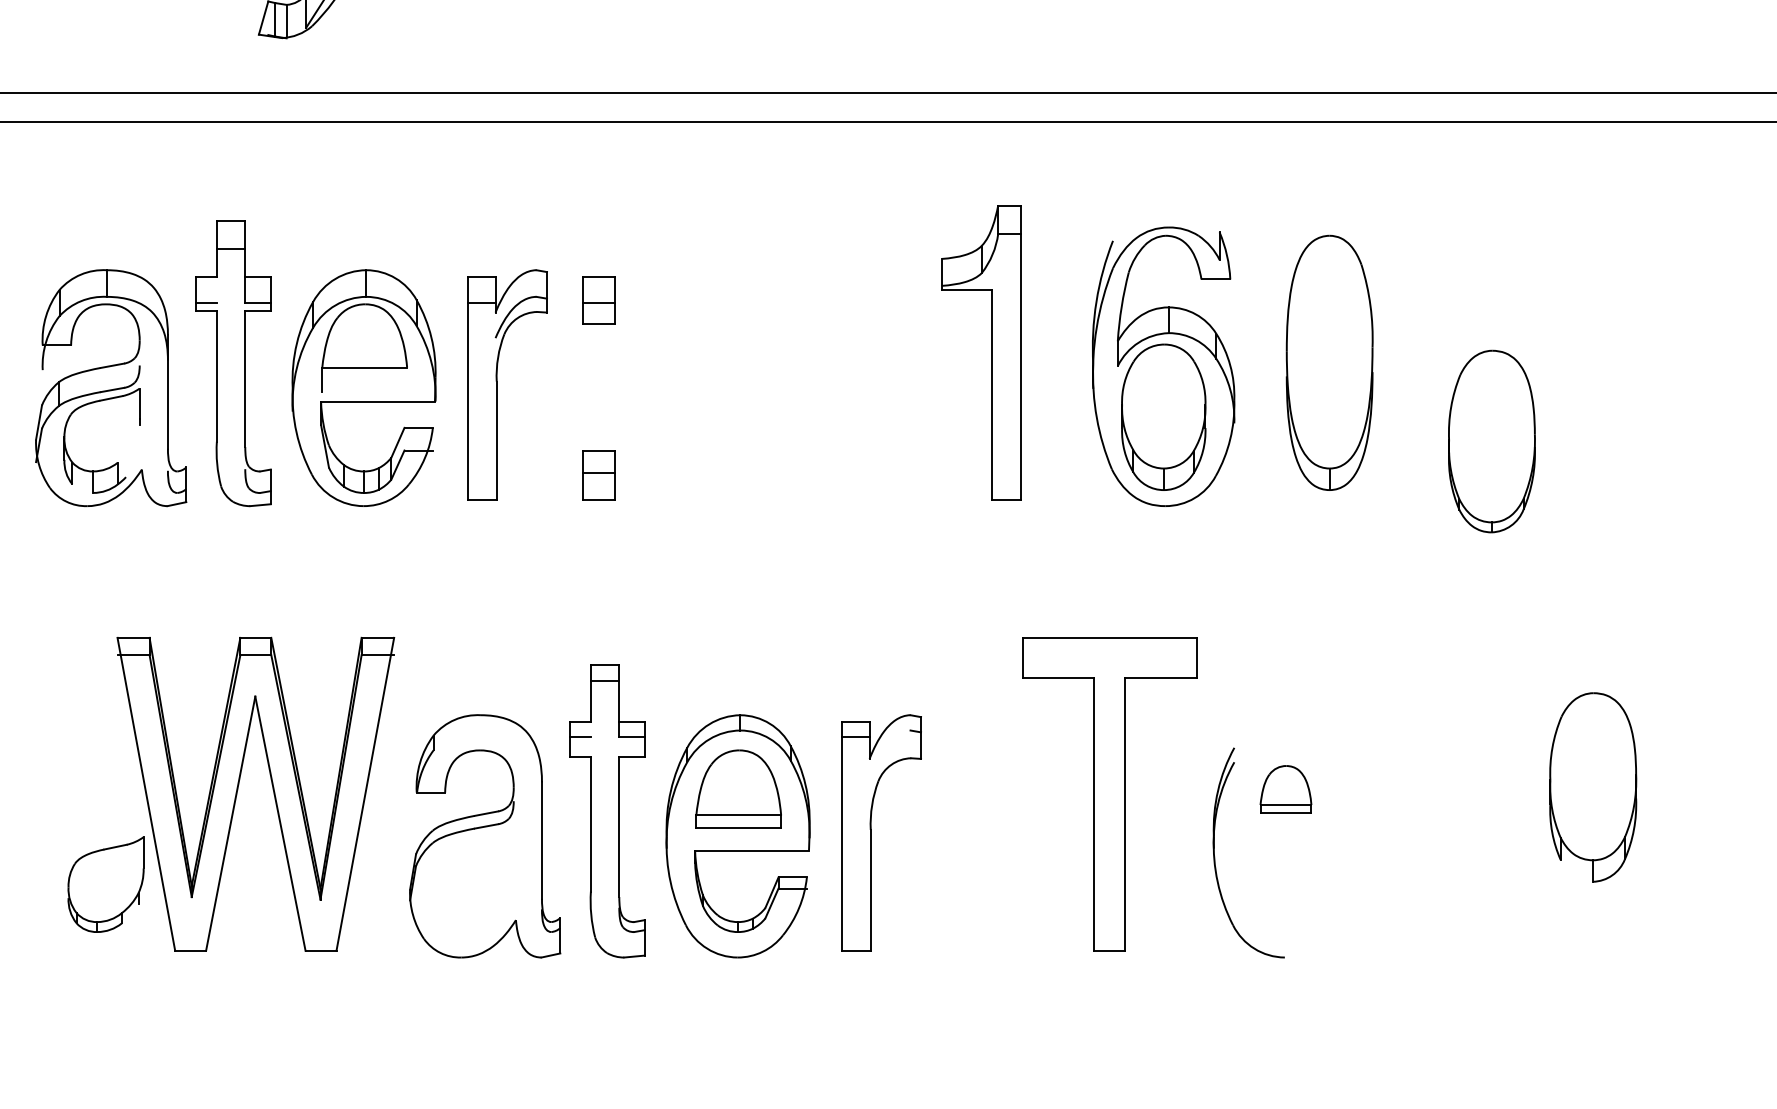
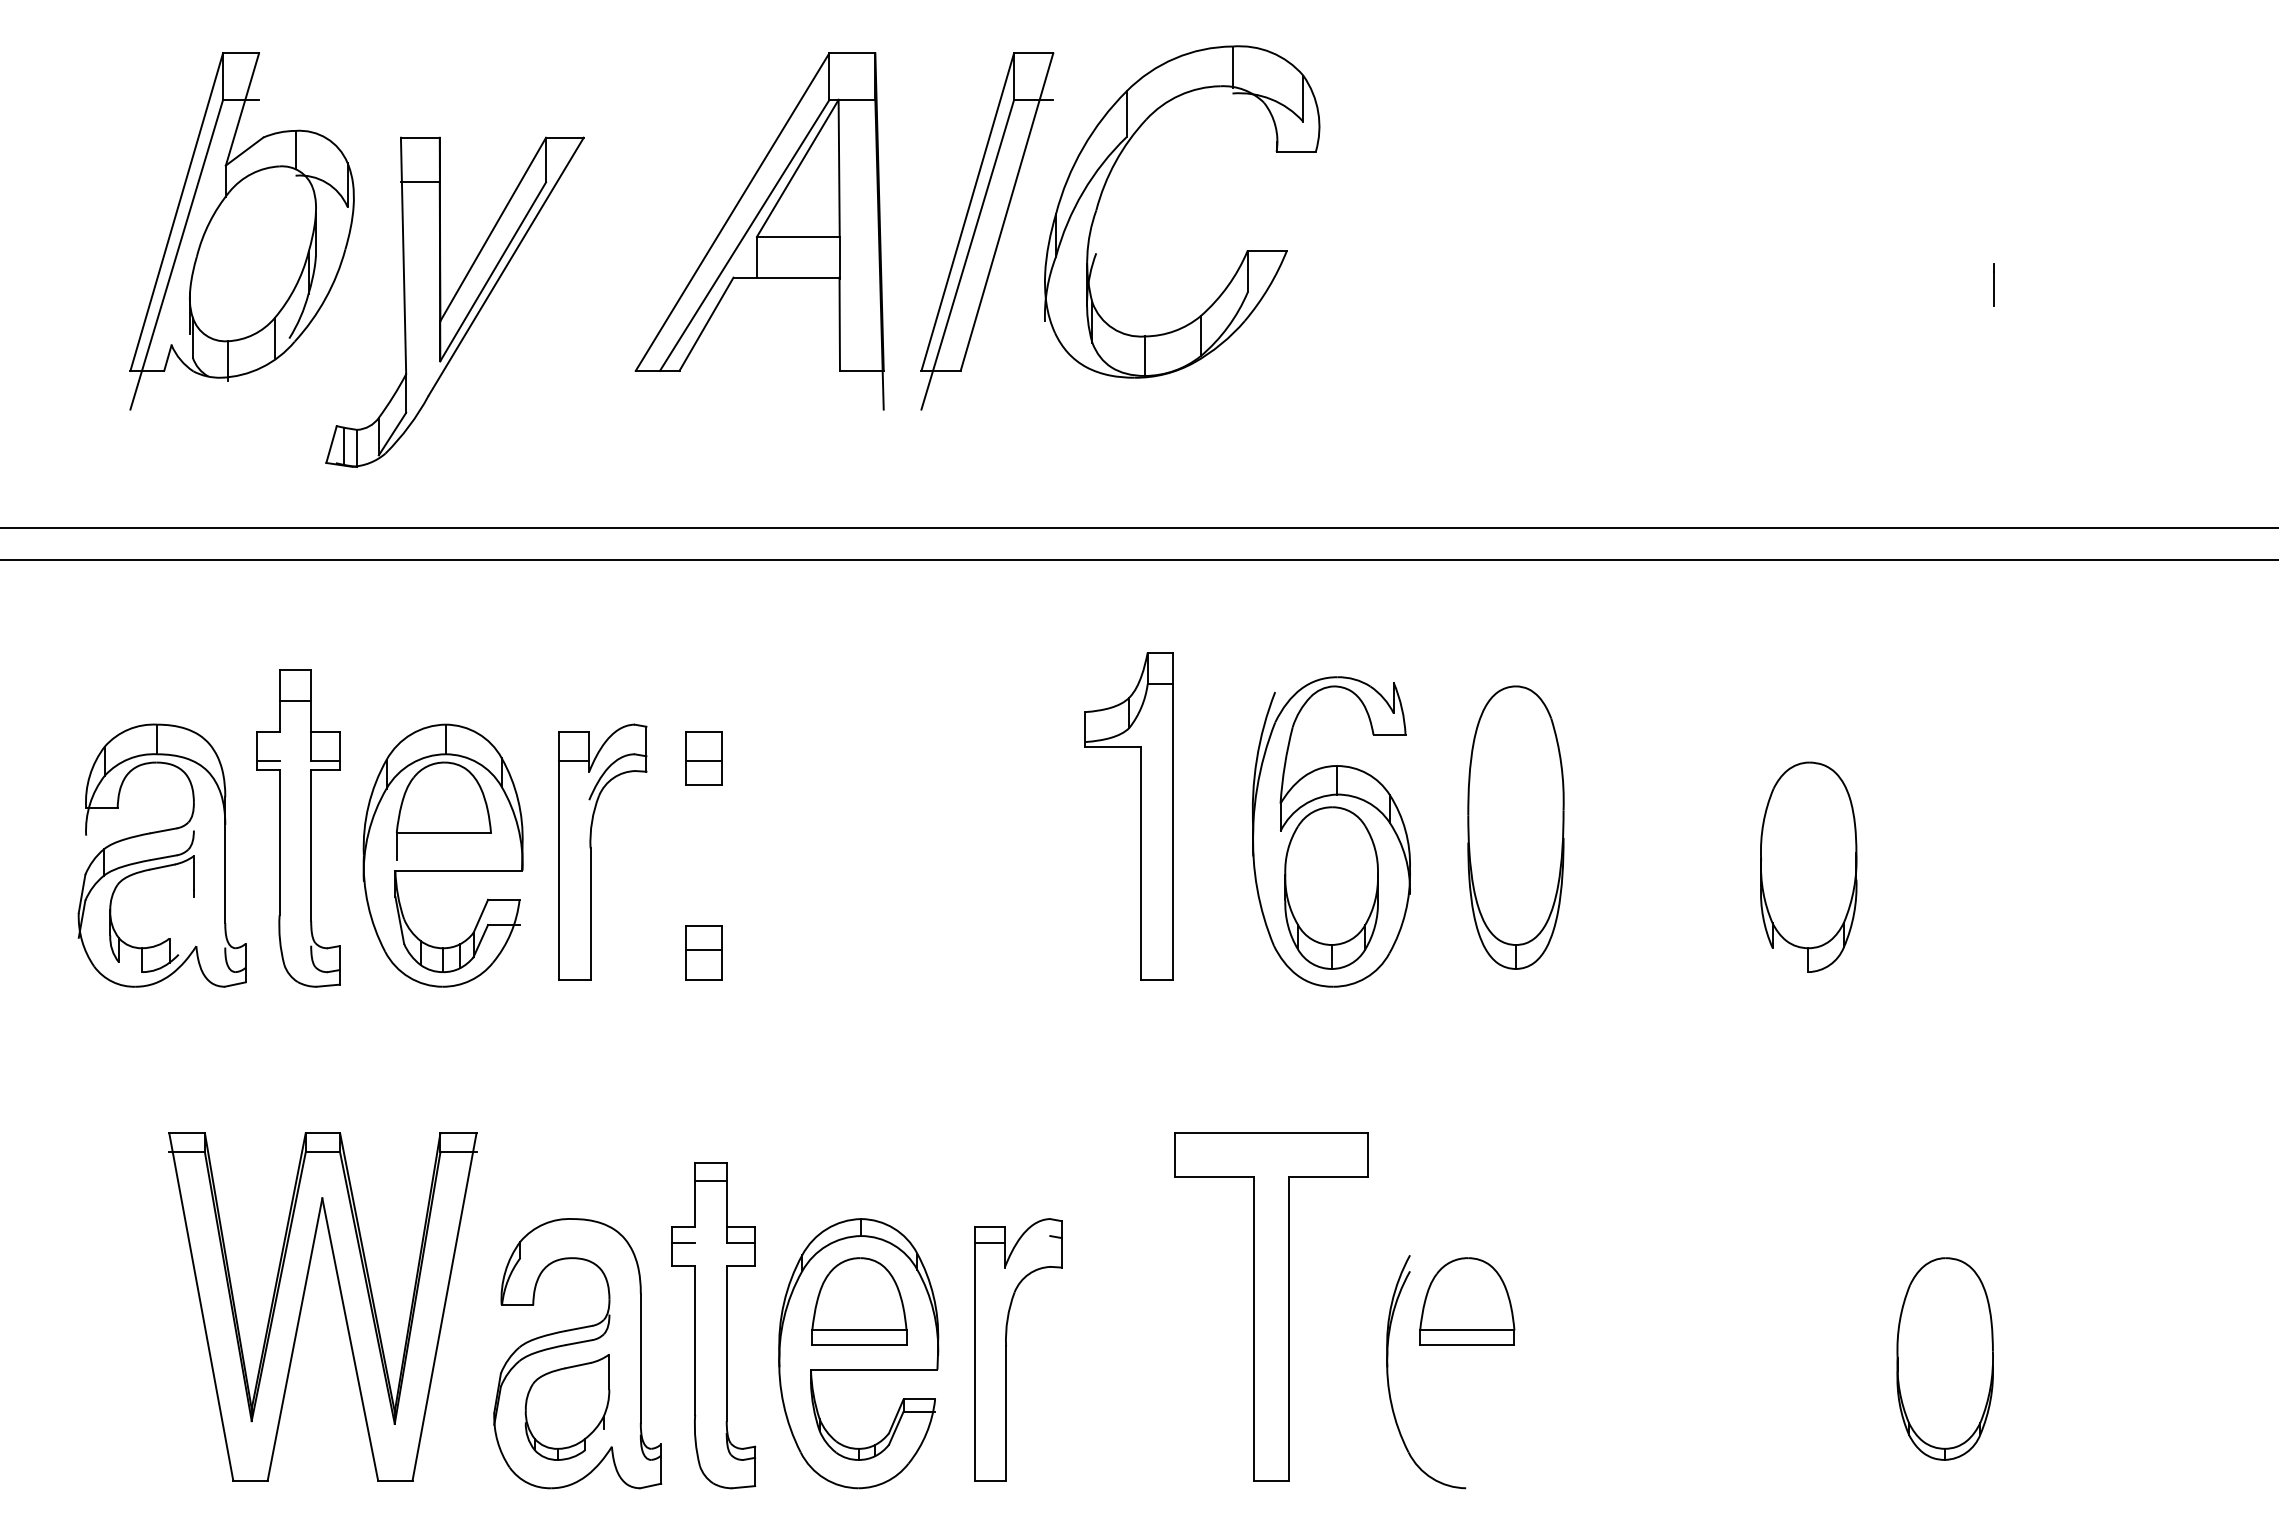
part: (1491, 441) -> (1944, 1358), moved
part: (1593, 786) -> (1808, 866), moved
part: (1286, 789) -> (1467, 1301), size x1.67
part: (106, 884) -> (567, 1407), moved

